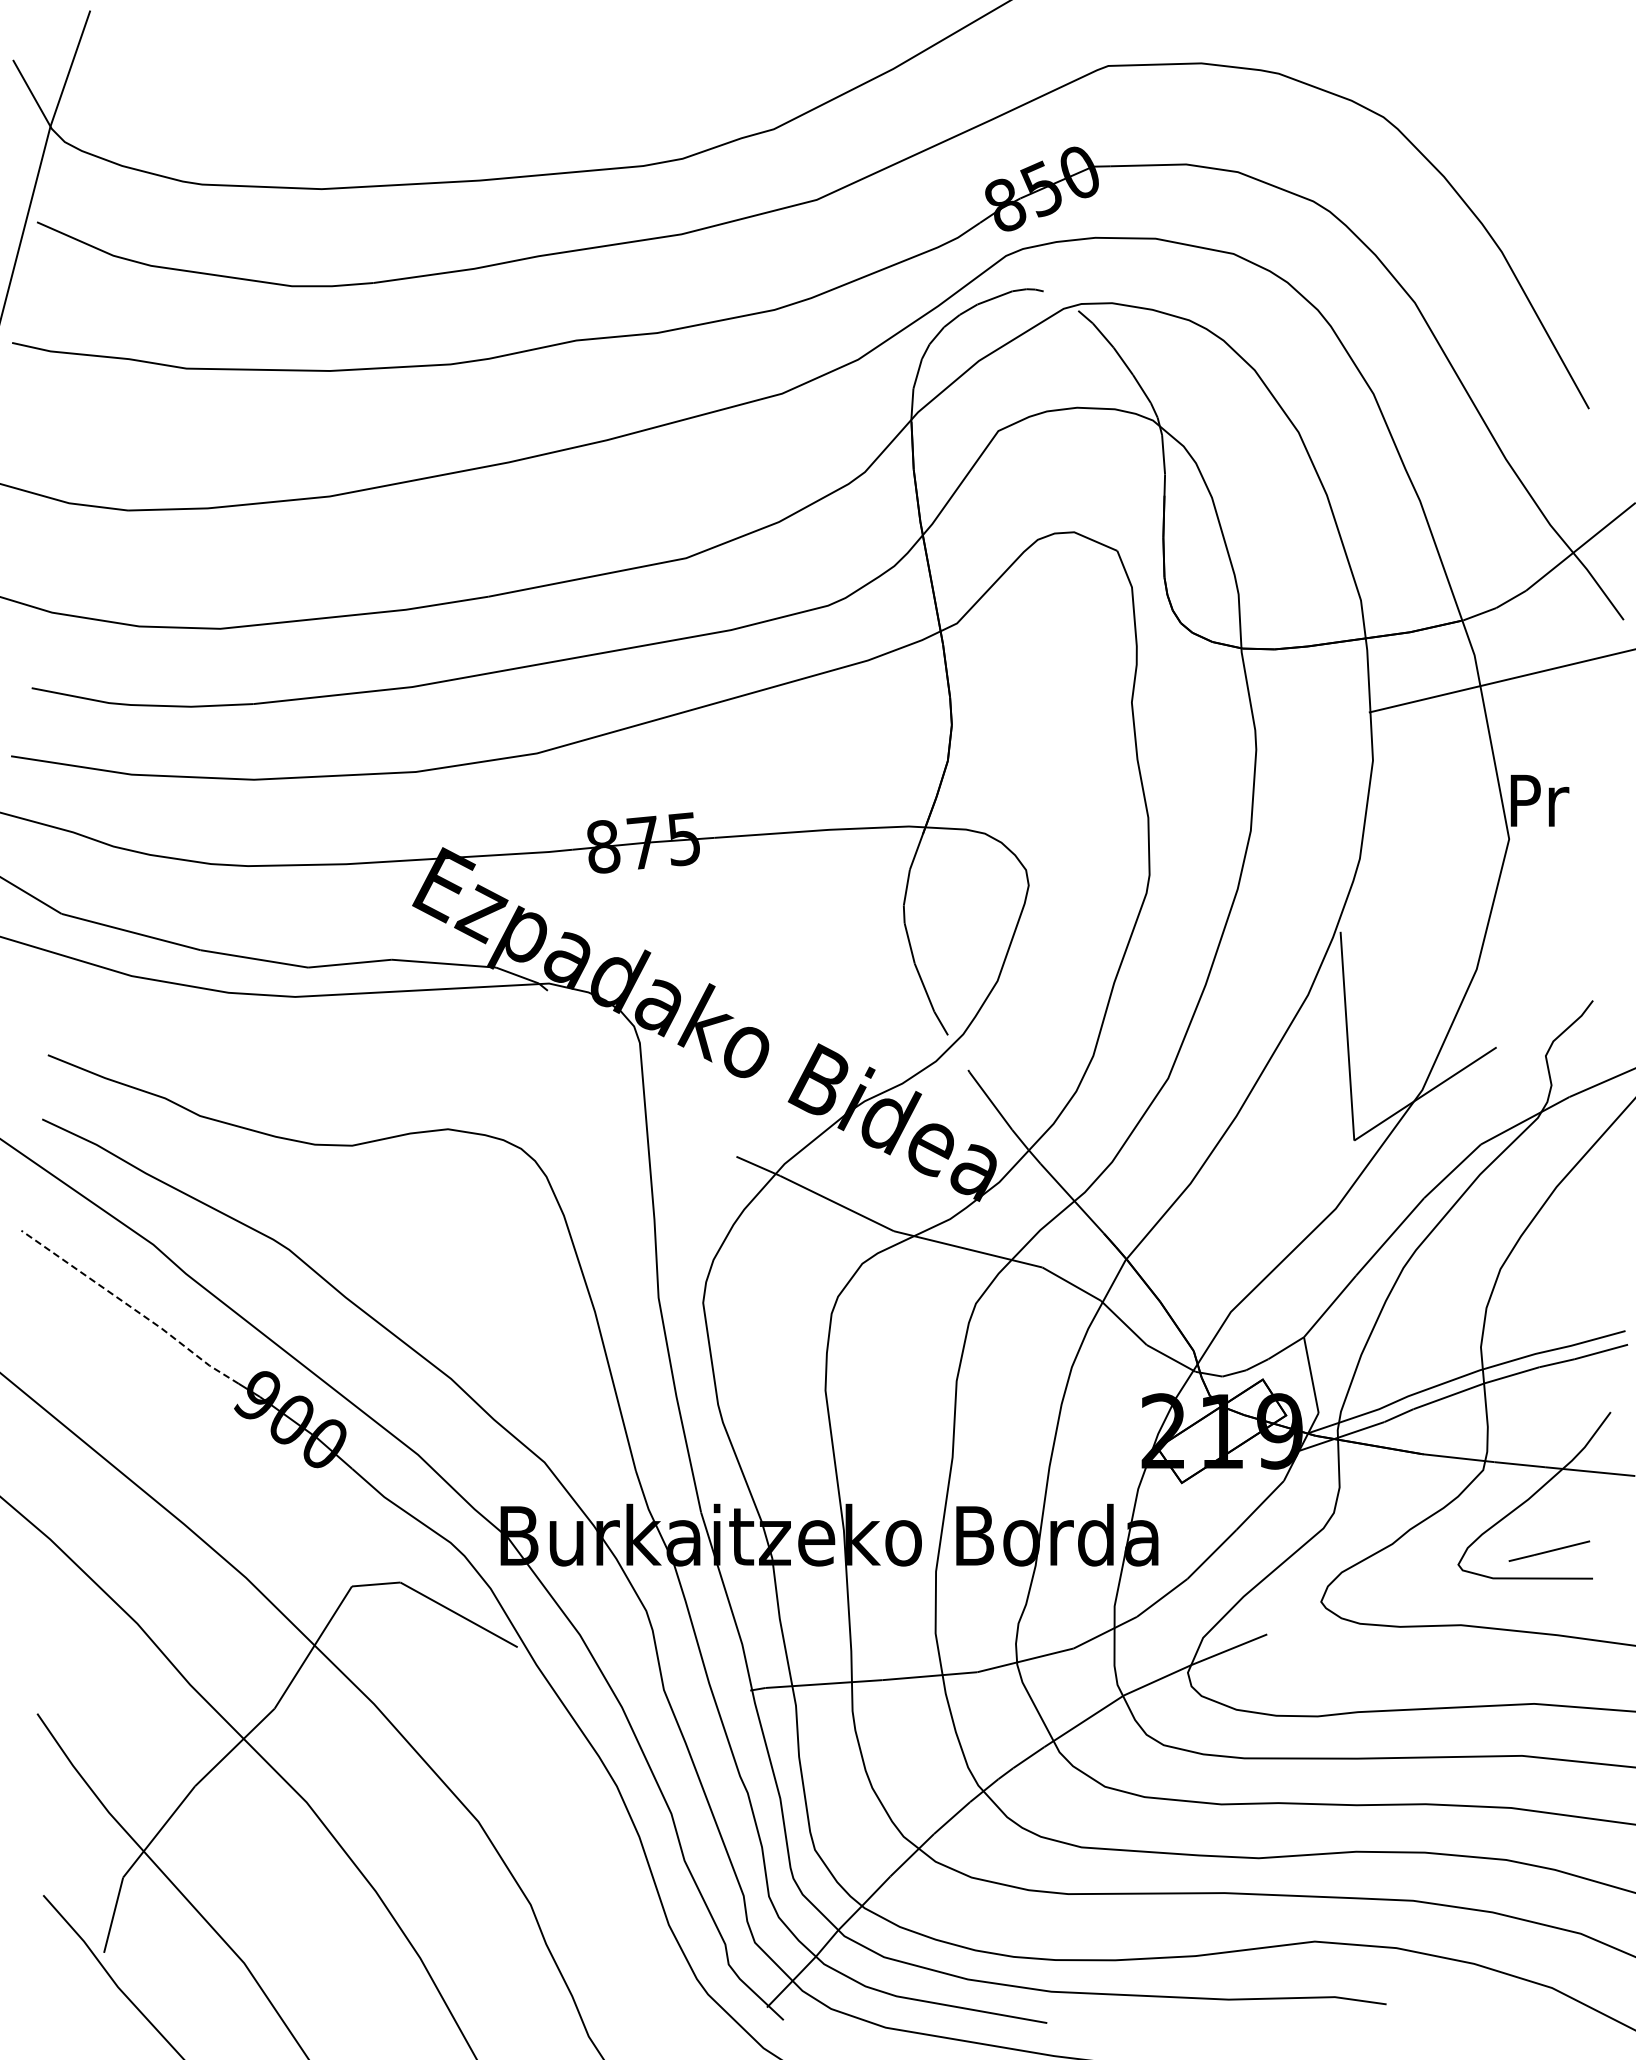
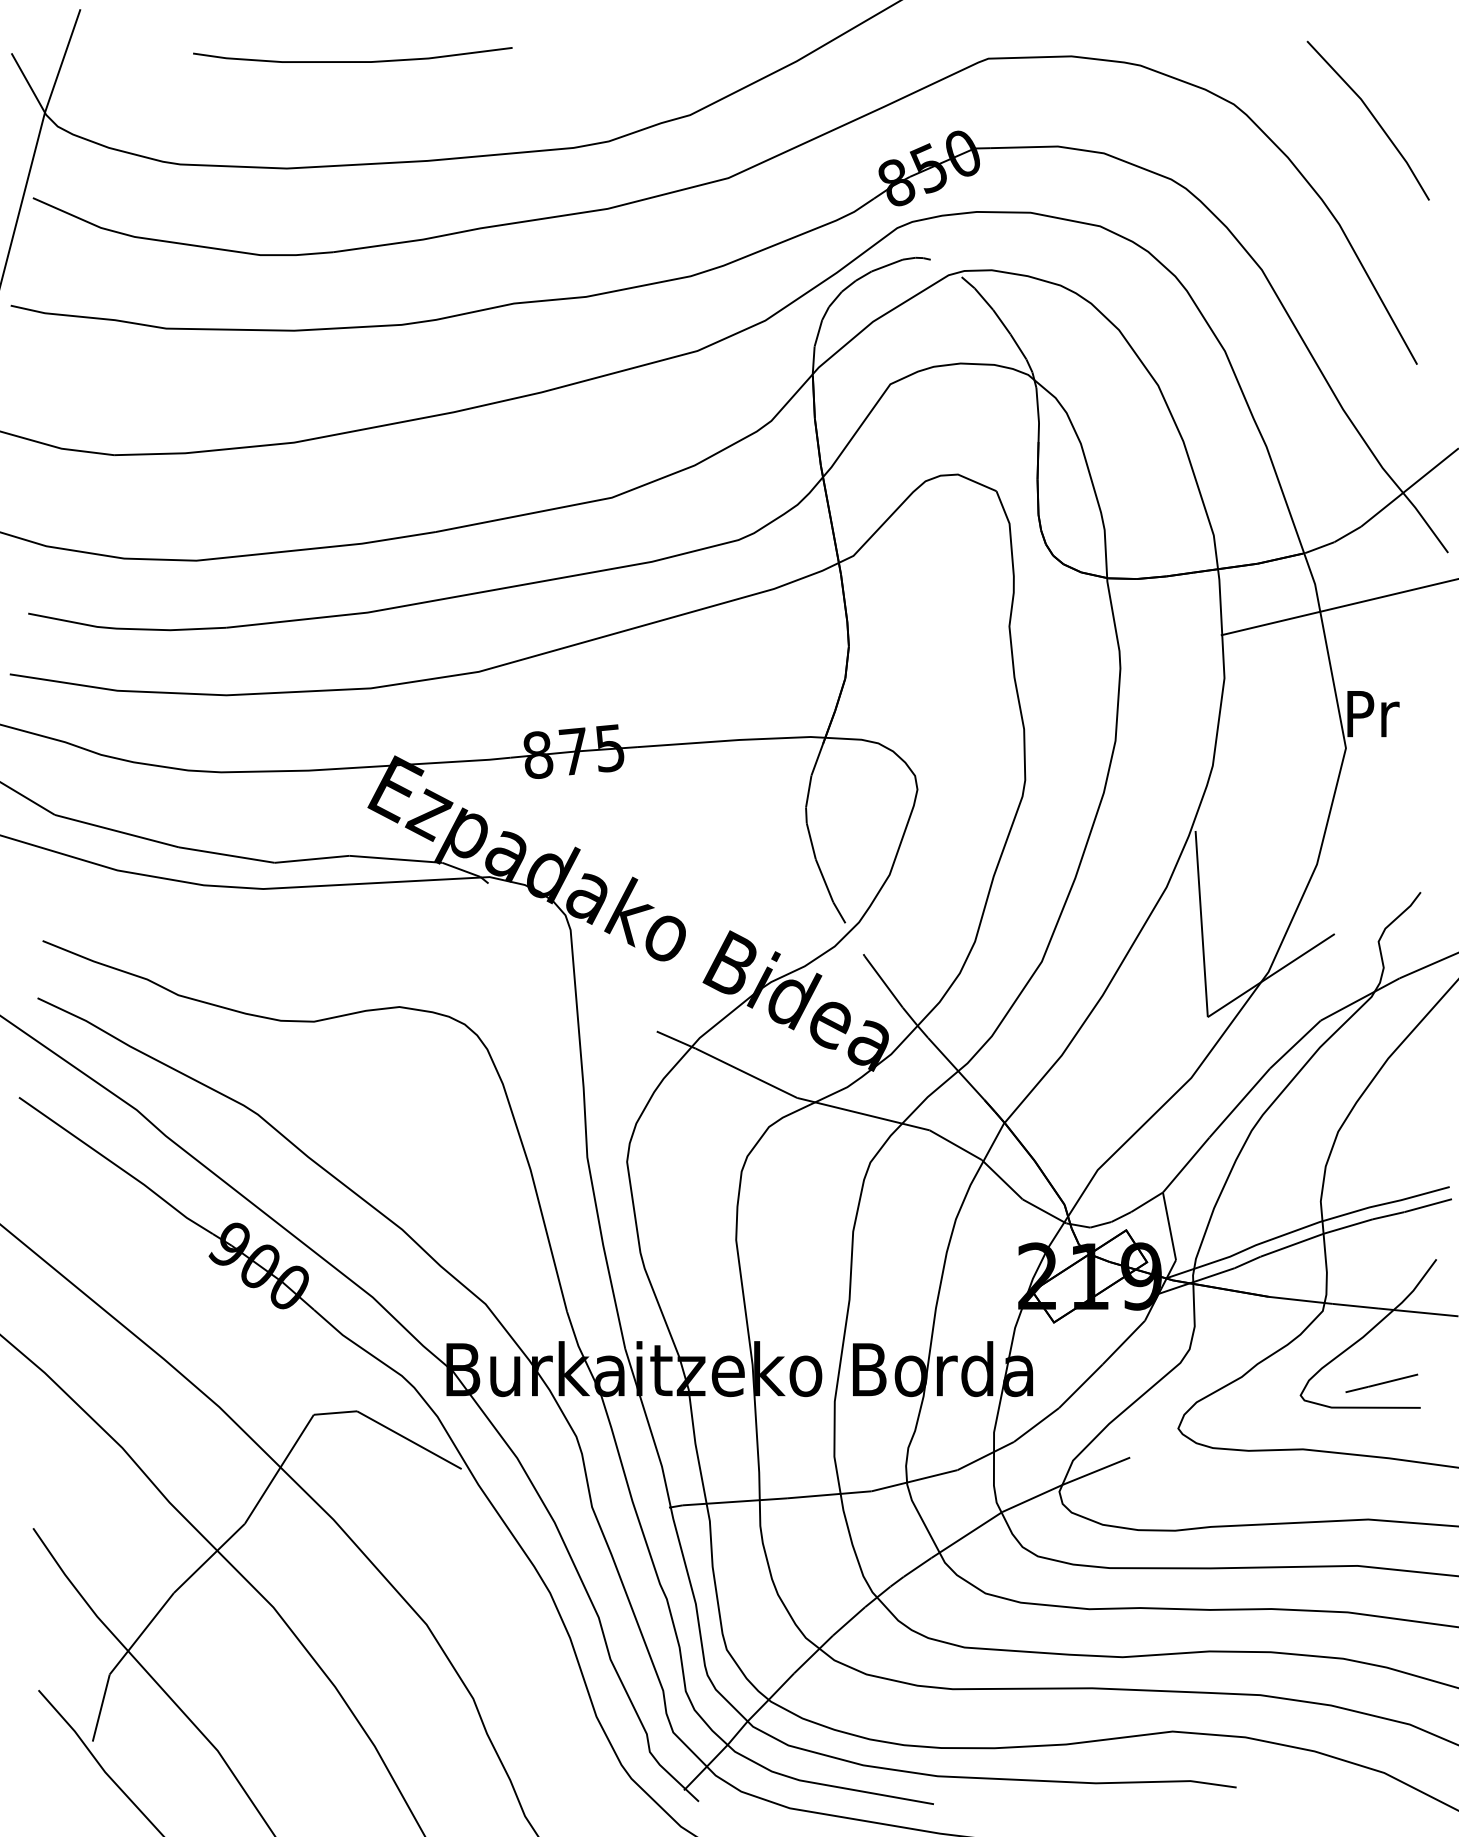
curve: (395, 68) -> (352, 60), added
line: (1540, 133) -> (1373, 118), added
line: (131, 1307) -> (117, 1166), dashed -> solid

